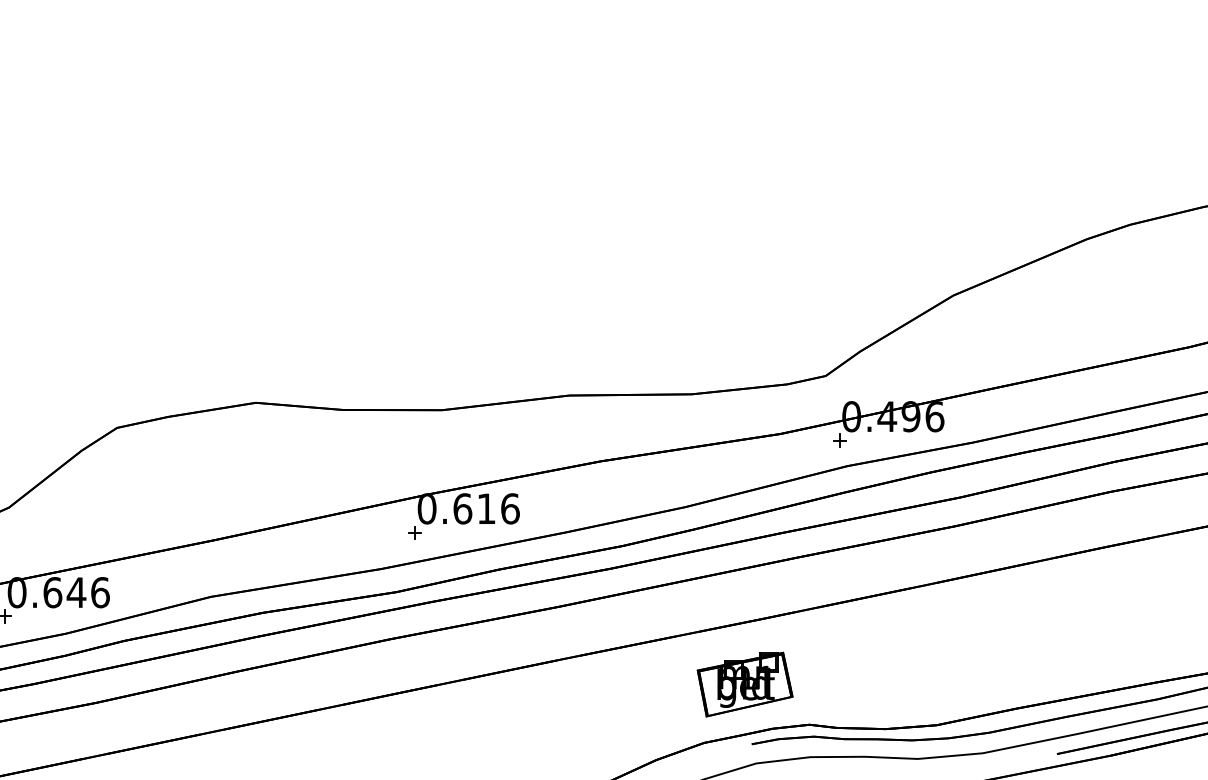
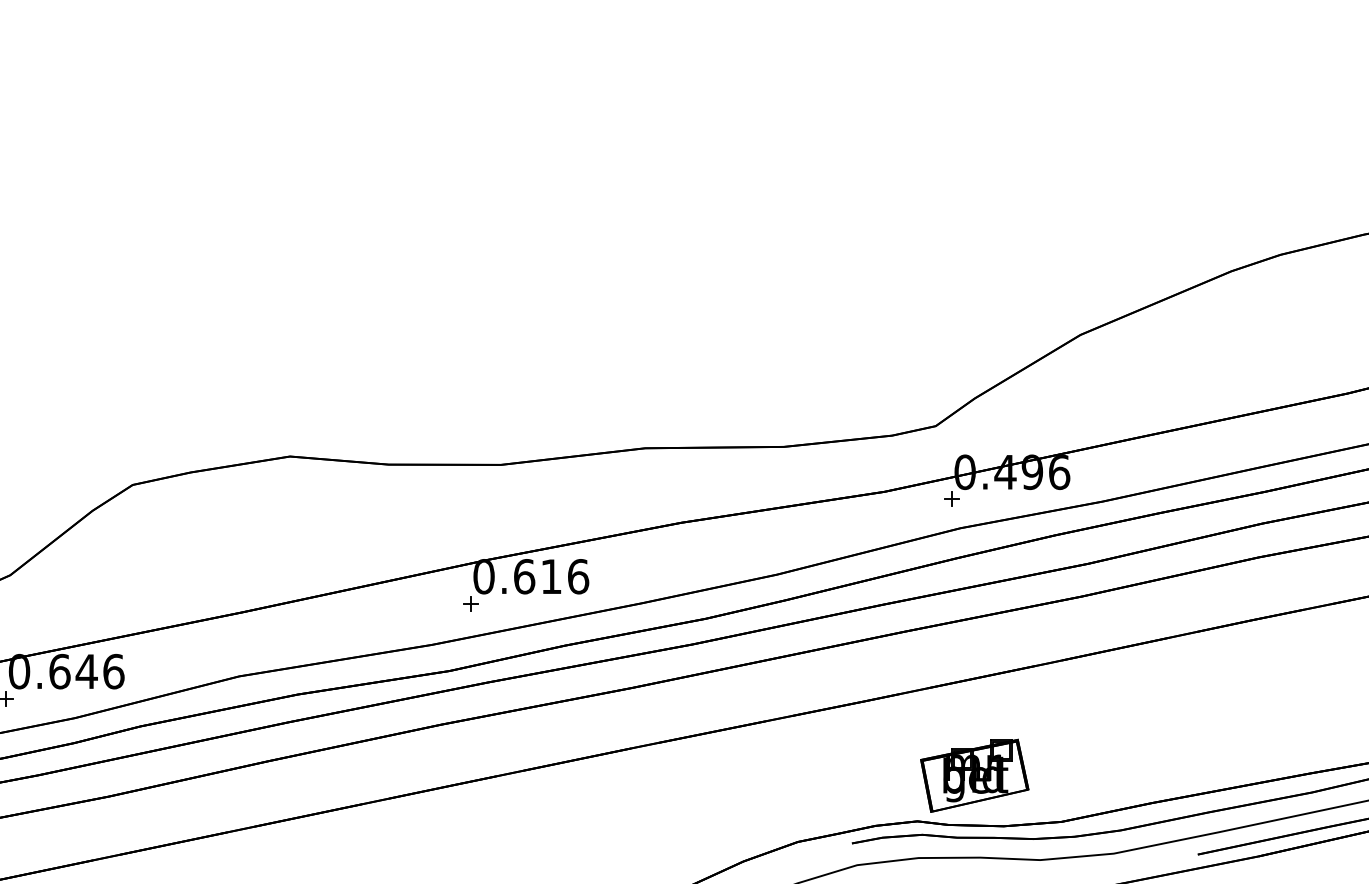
part: (744, 684) -> (974, 775), moved

